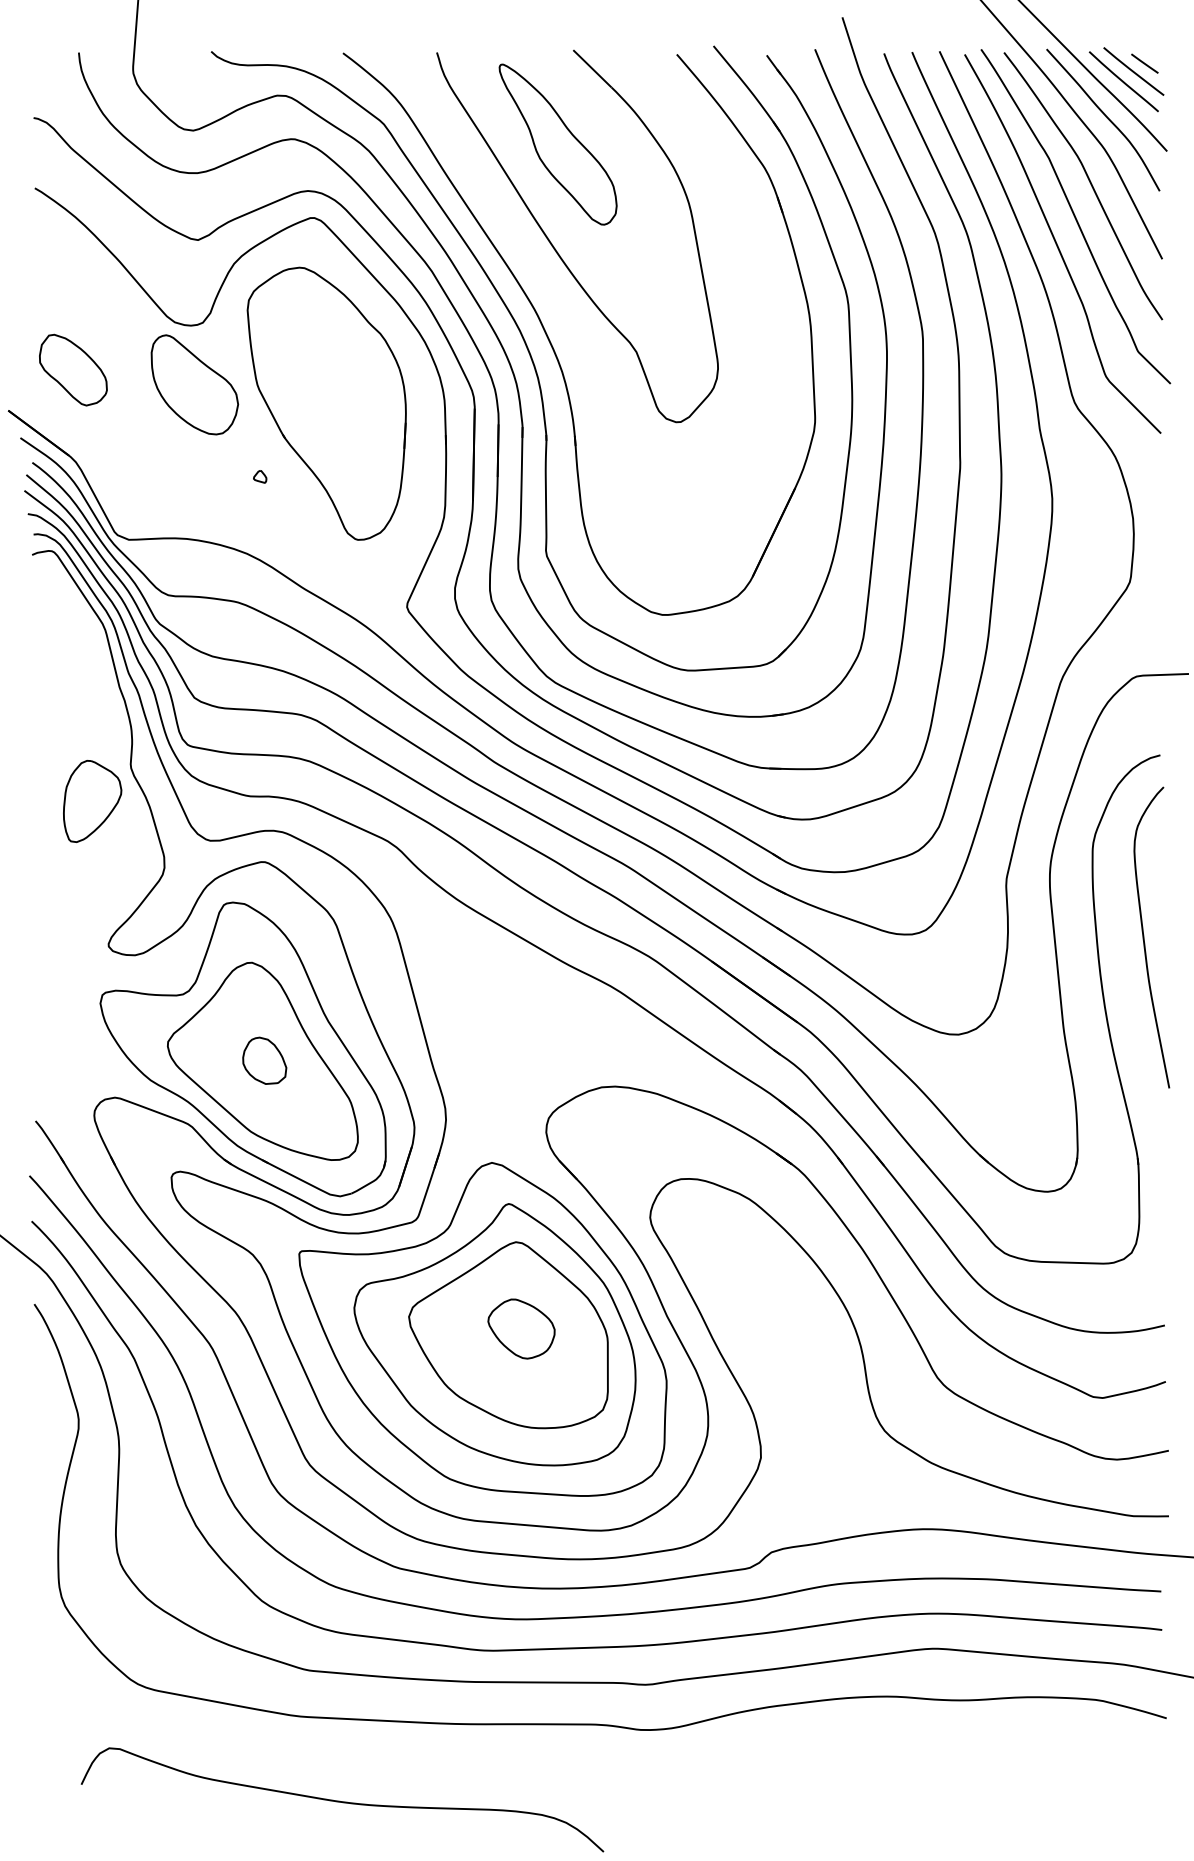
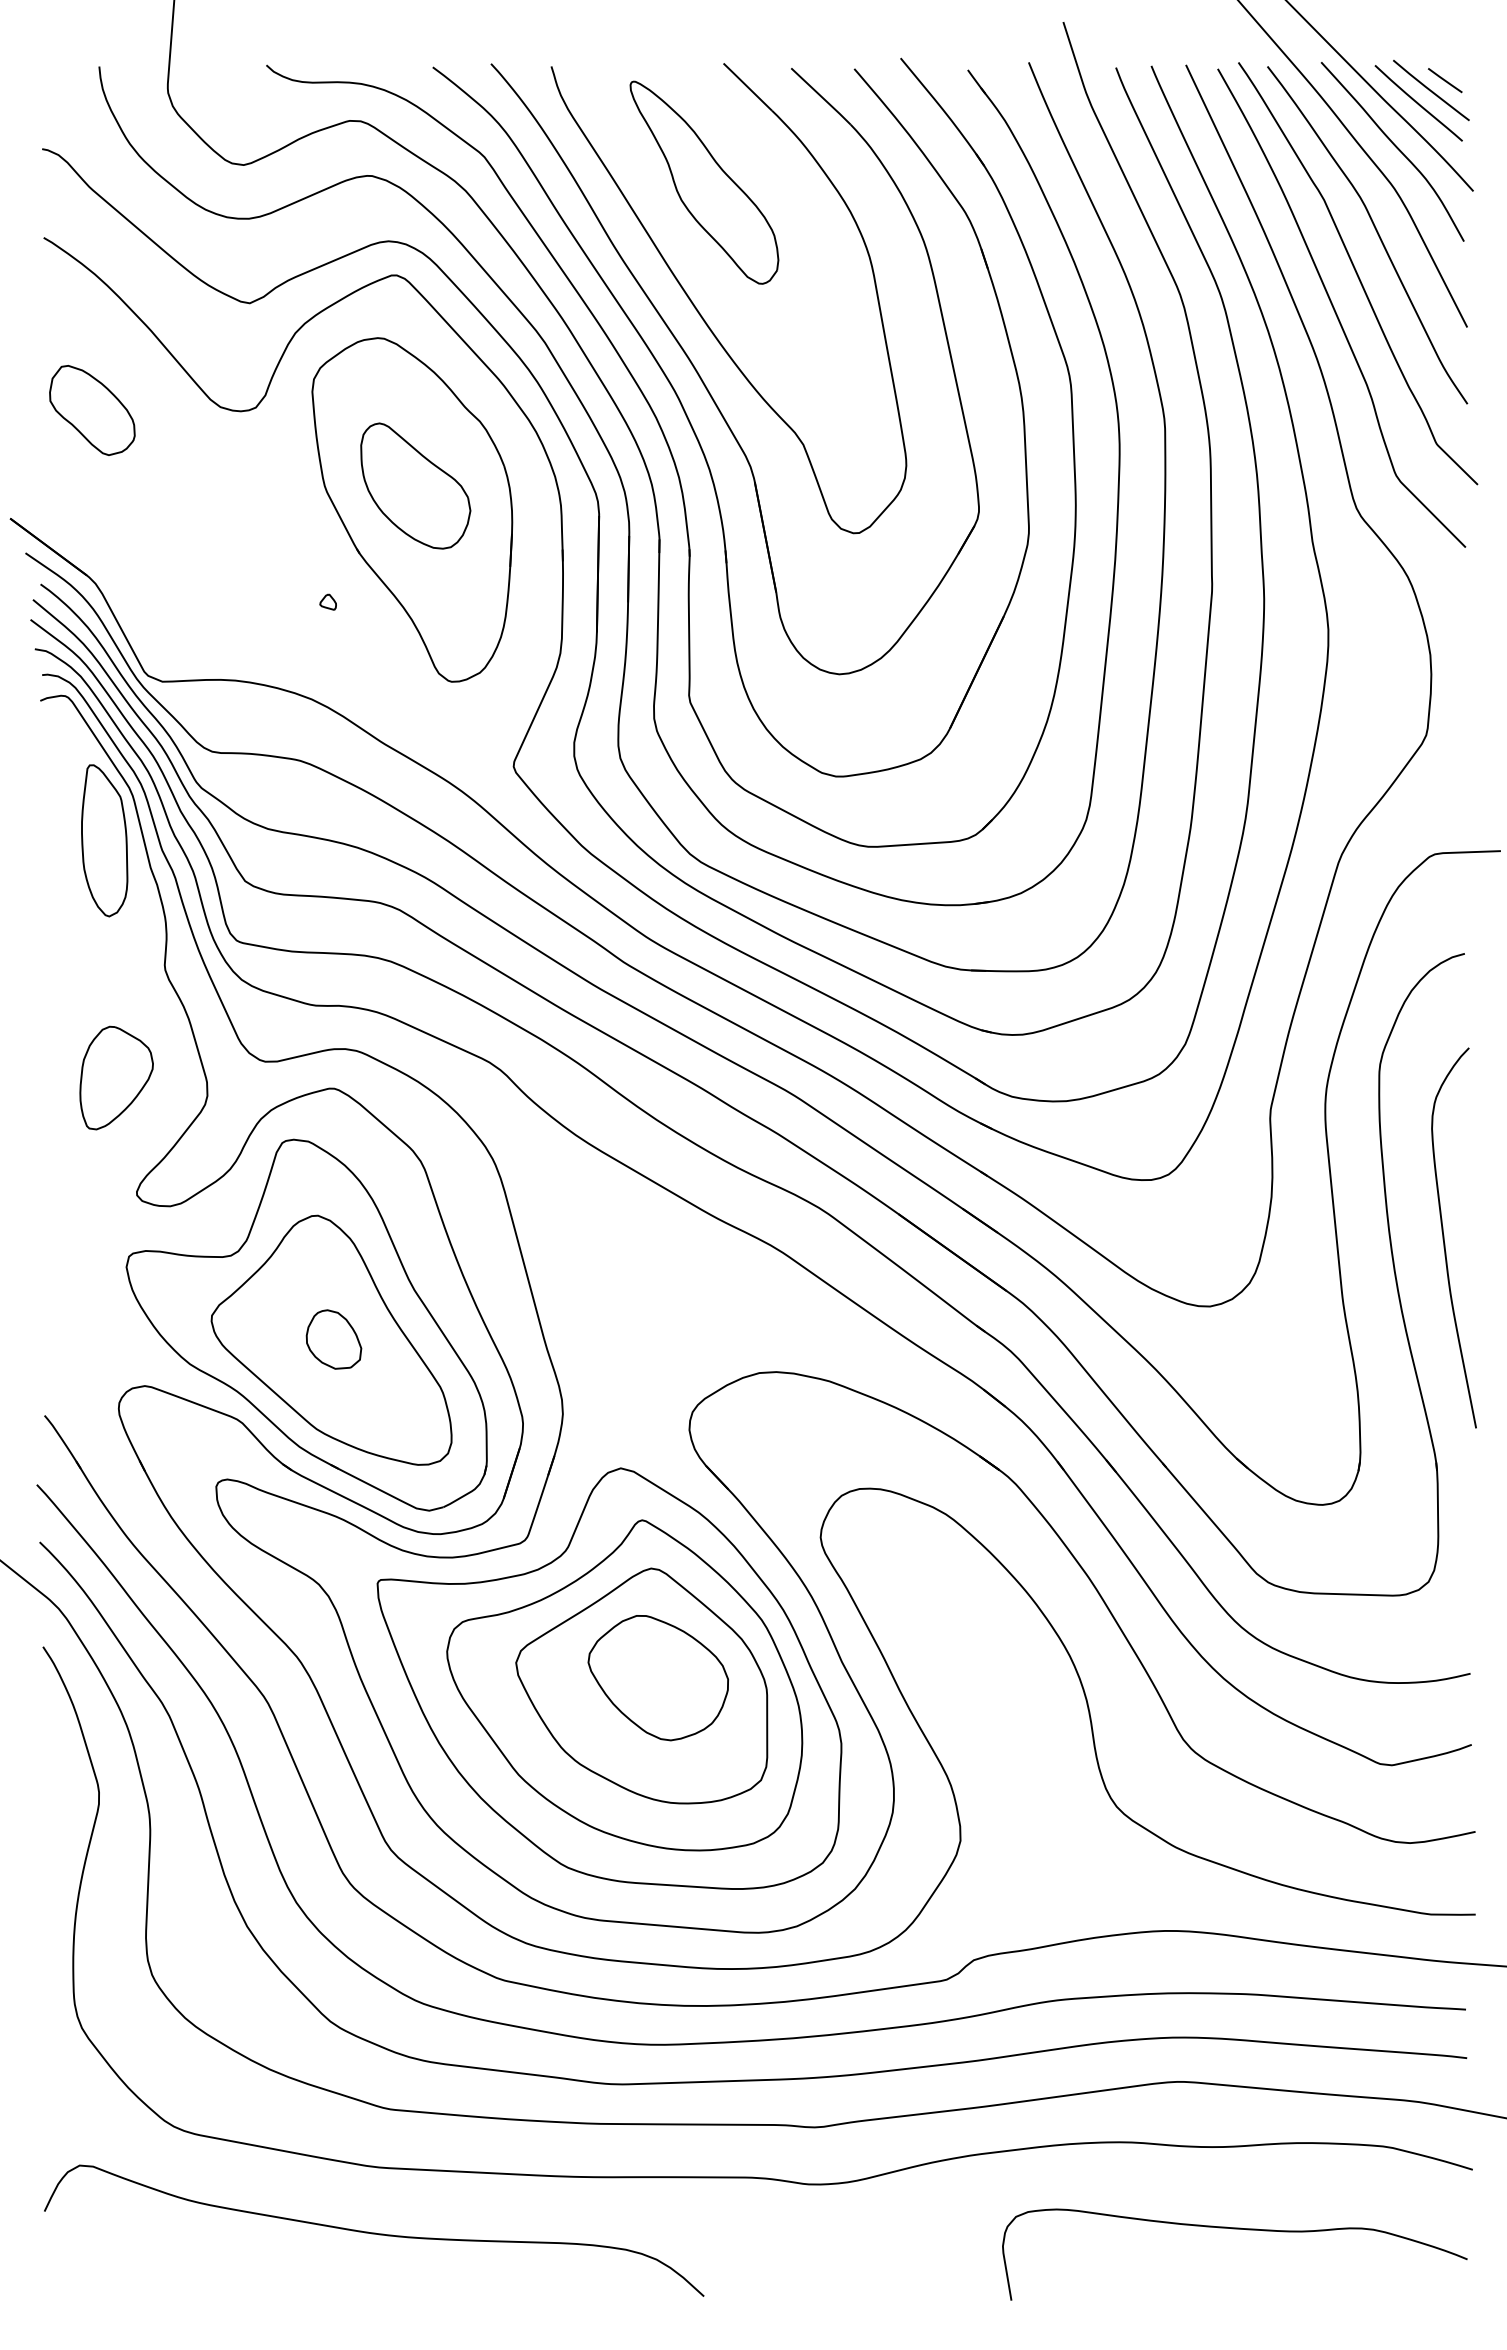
part: (560, 306) -> (707, 387), added
part: (73, 370) -> (92, 410), moved
part: (194, 384) -> (415, 485), moved
part: (82, 665) -> (104, 840), added
part: (92, 801) -> (116, 1077), moved
curve: (1144, 937) -> (1444, 1237), moved
part: (520, 1329) -> (657, 1678), size x1.67
curve: (977, 1765) -> (1234, 2229), added
curve: (342, 1801) -> (374, 2232), moved

